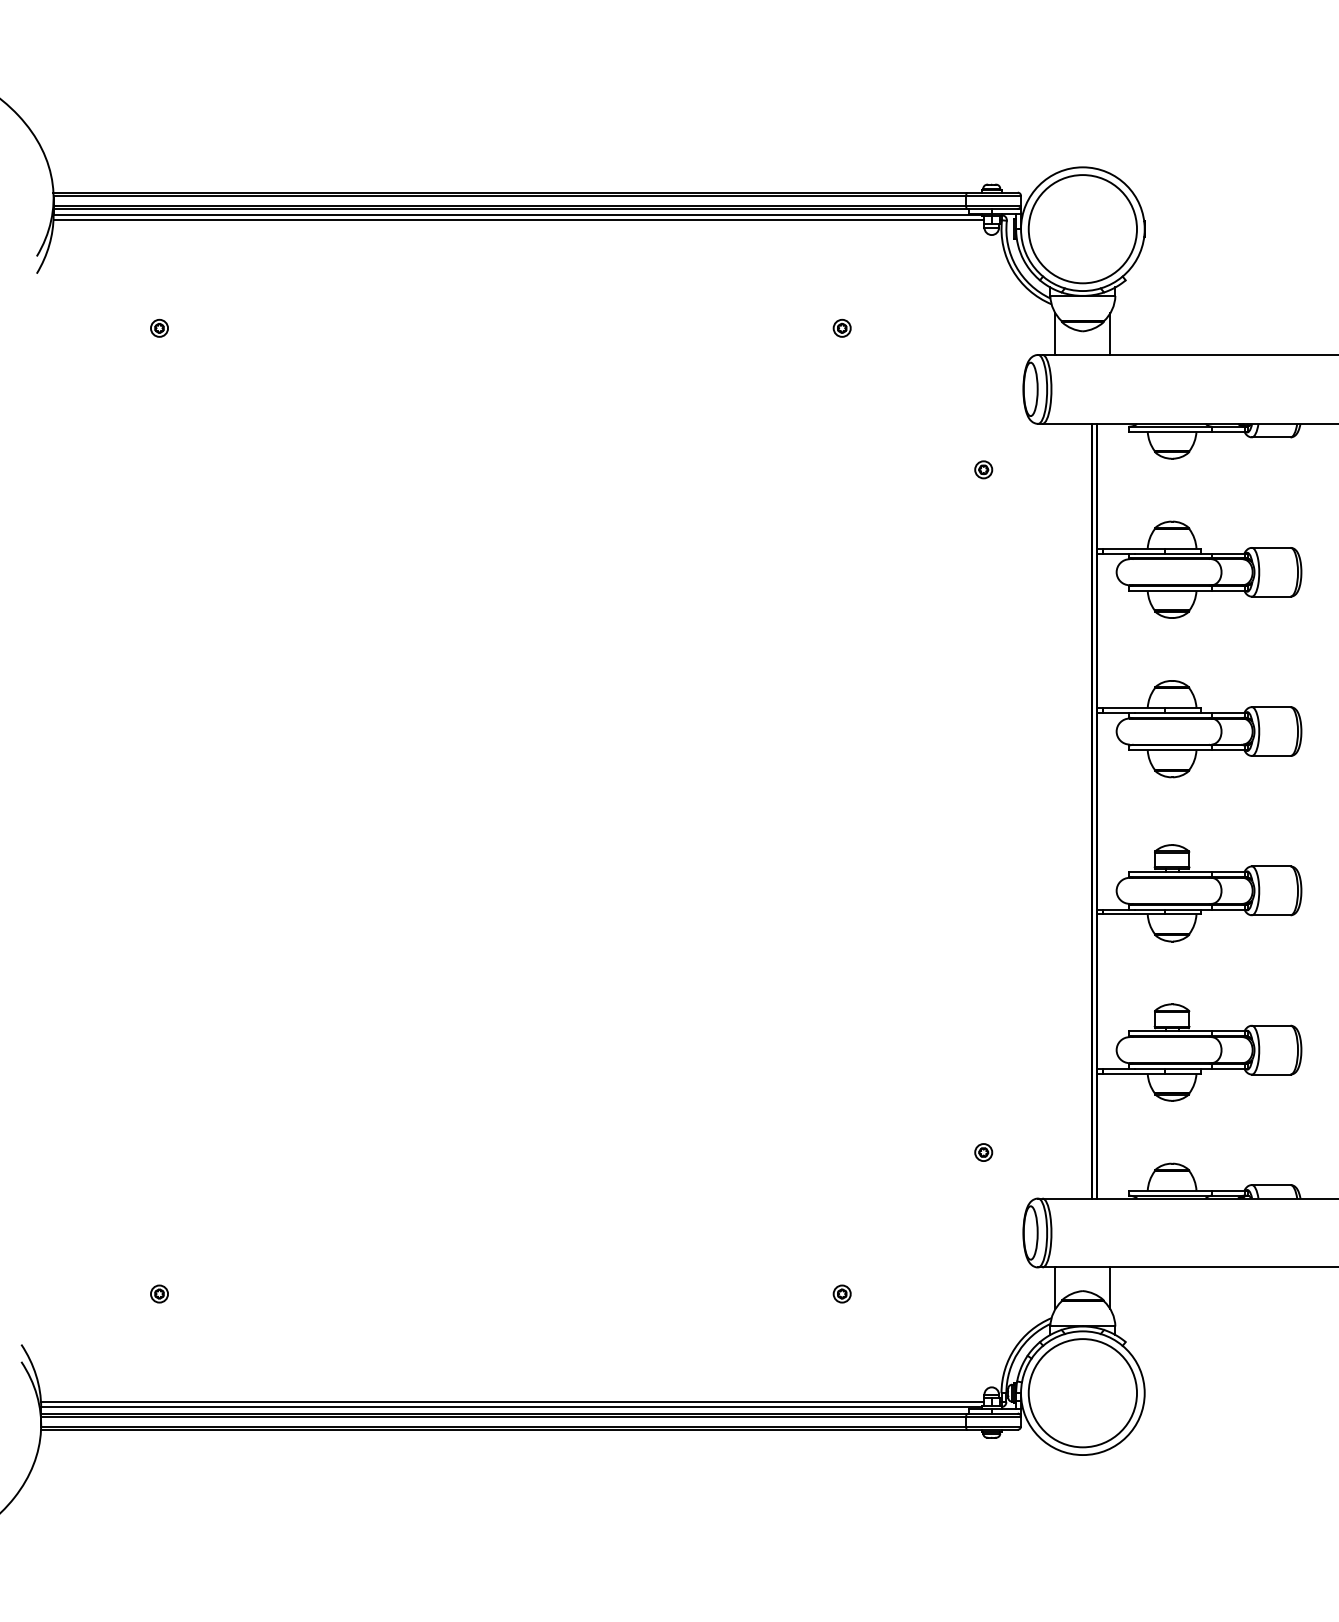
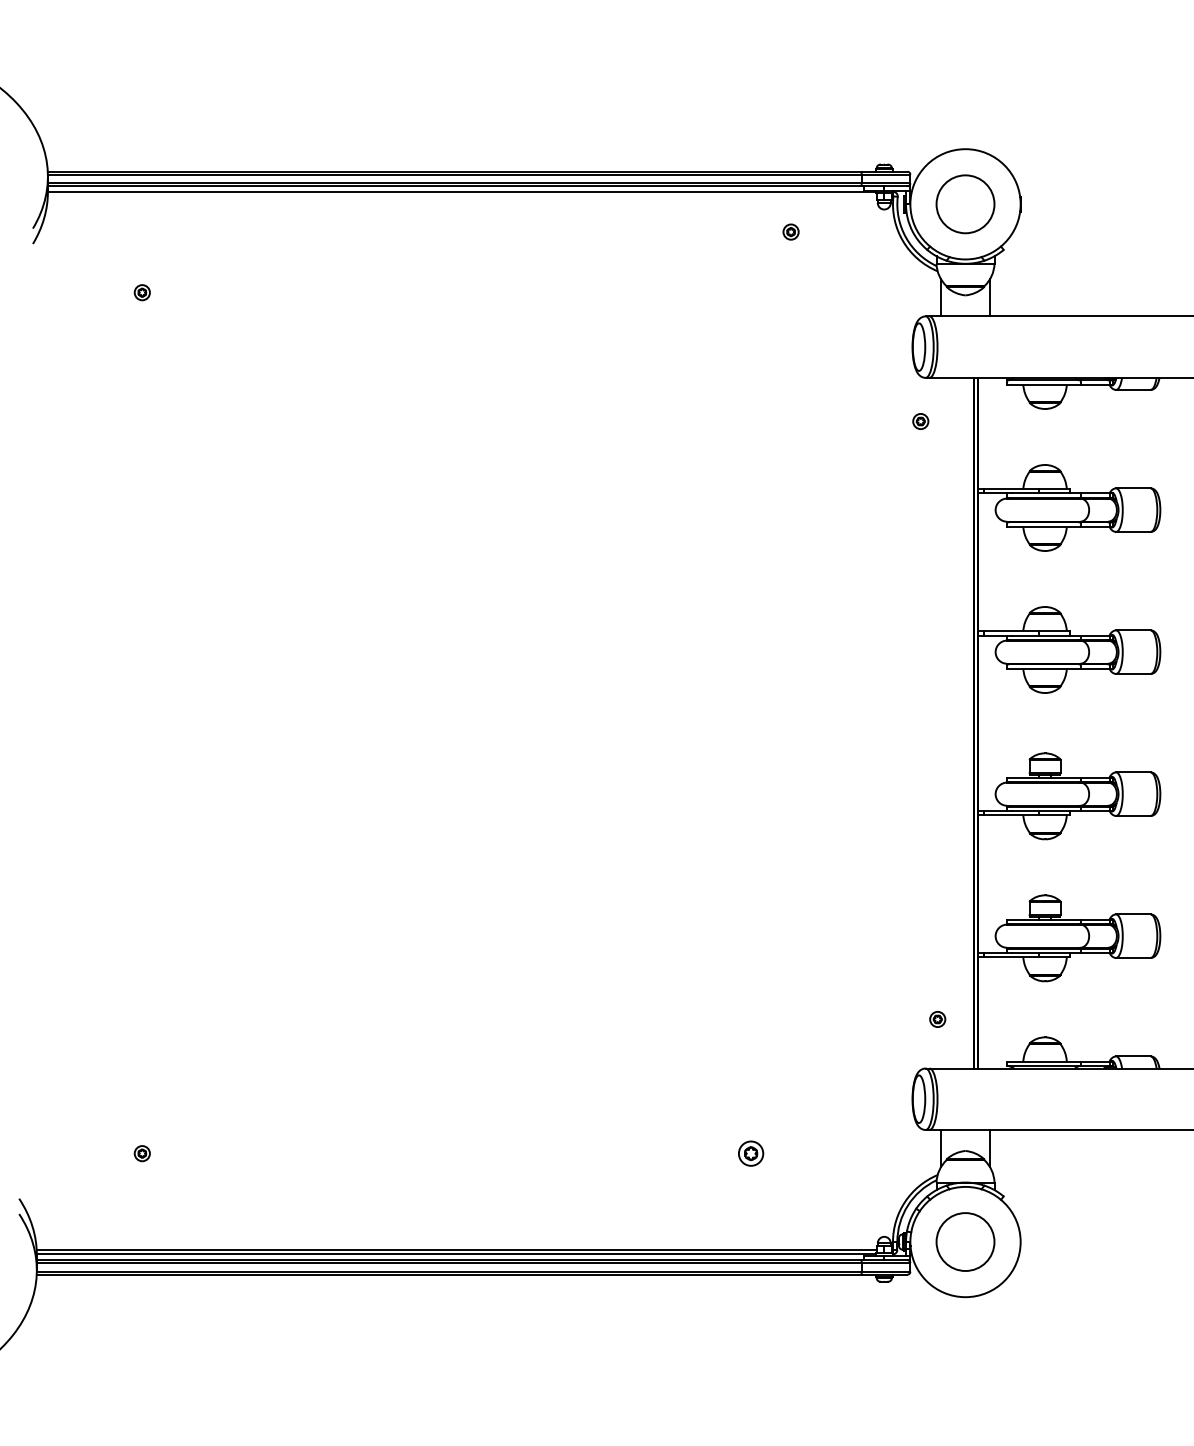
line: (518, 220) -> (462, 196), removed
circle: (1082, 229) -> (965, 204), size x0.6
part: (841, 327) -> (790, 231), moved
part: (983, 469) -> (920, 421), moved
part: (983, 1152) -> (937, 1019), moved
part: (841, 1293) -> (750, 1153), size x1.6
circle: (1082, 1393) -> (965, 1242), size x0.6

